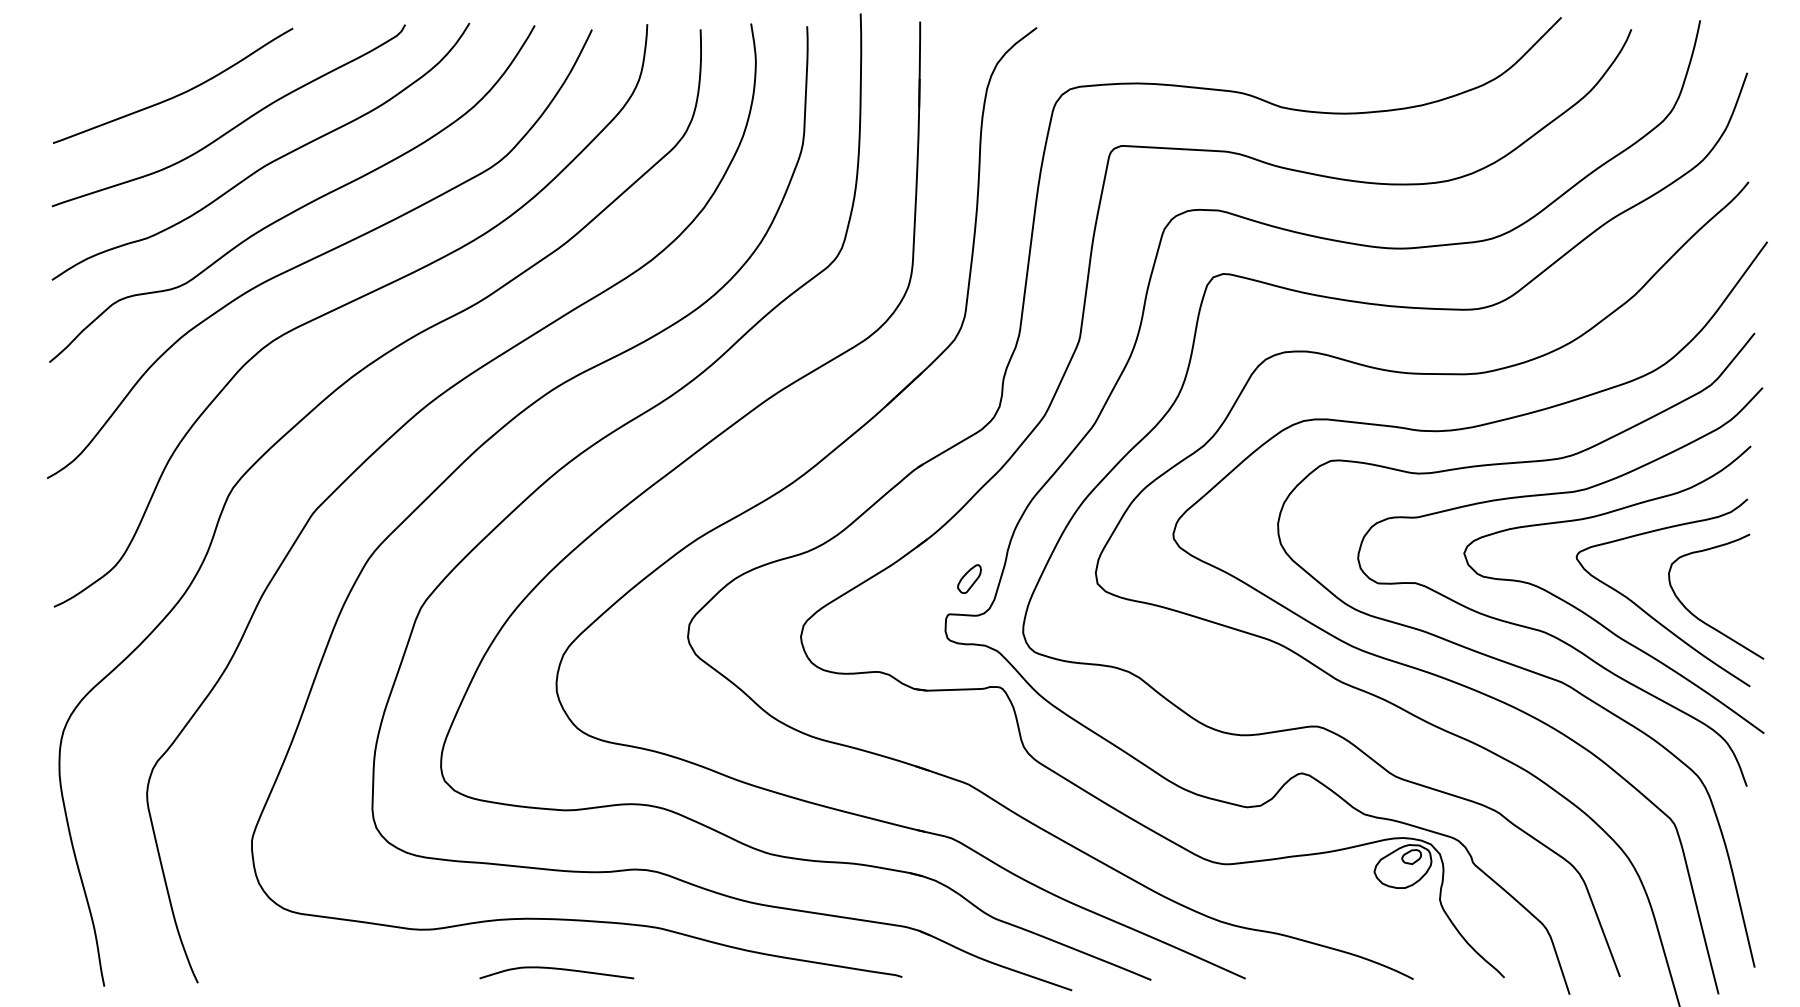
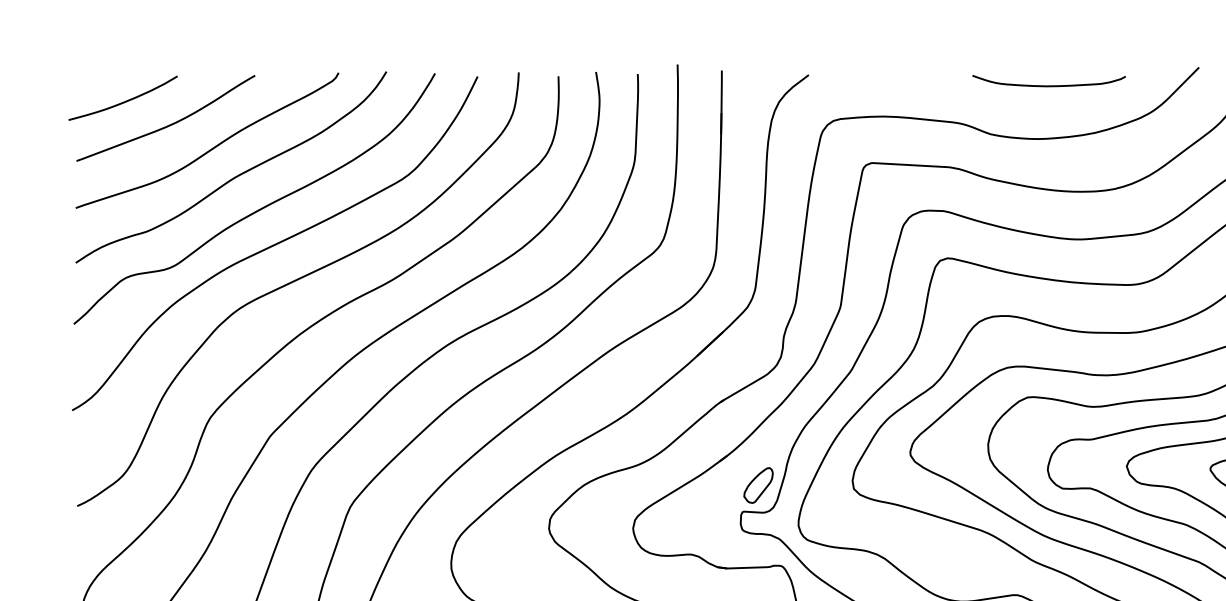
curve: (1359, 41) -> (1048, 85), added
curve: (118, 62) -> (125, 100), added
part: (969, 578) -> (758, 484), size x1.67

